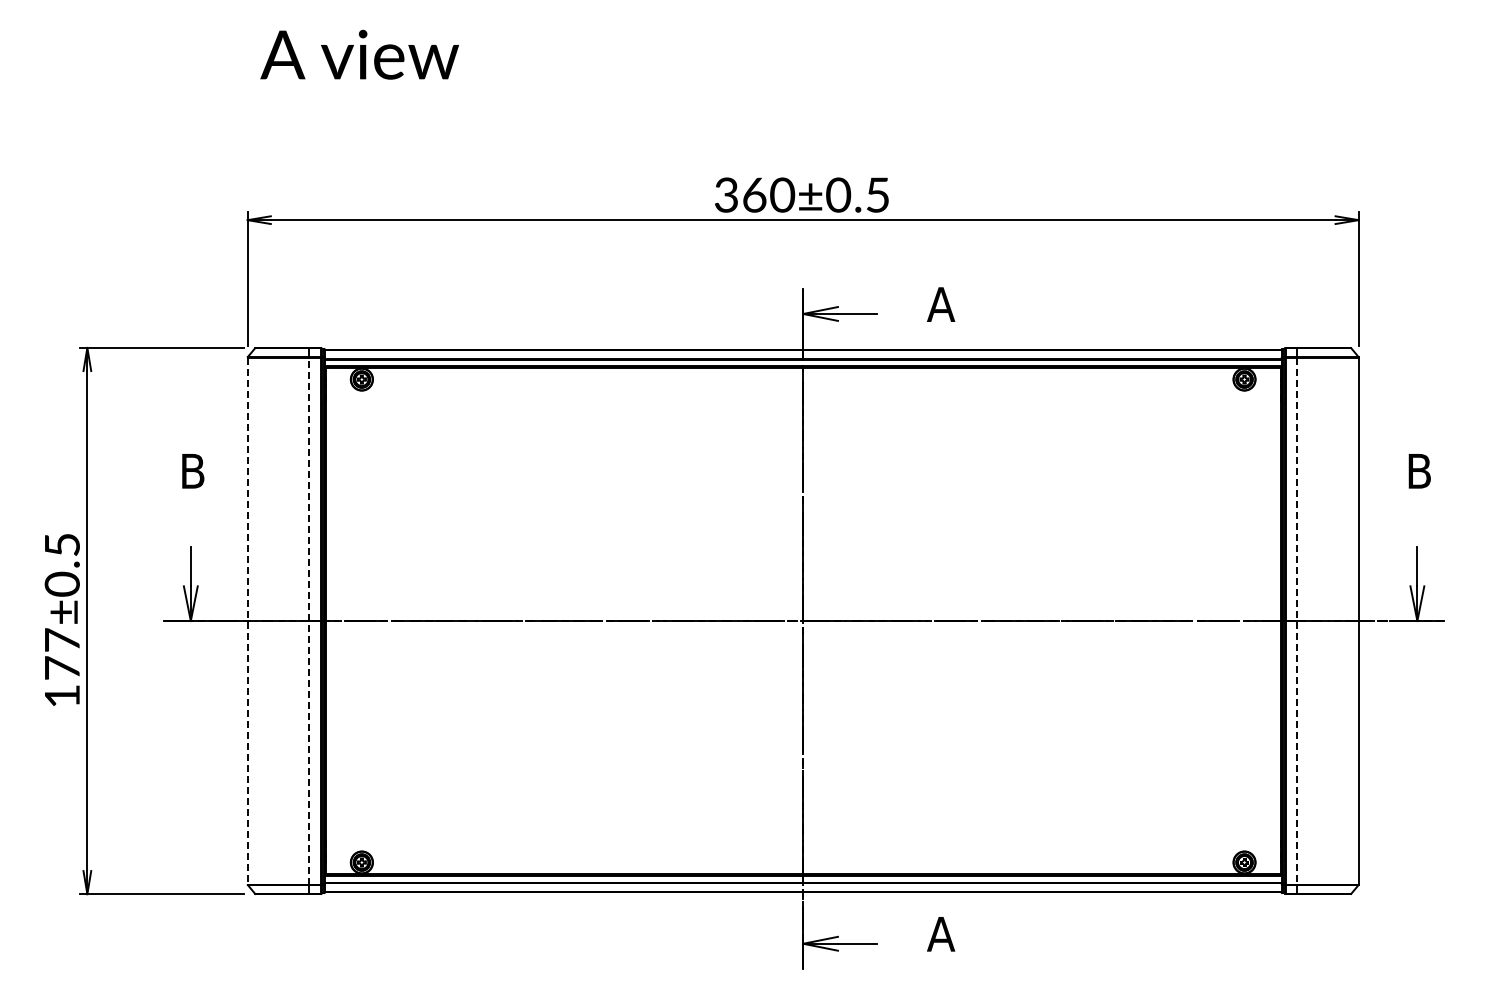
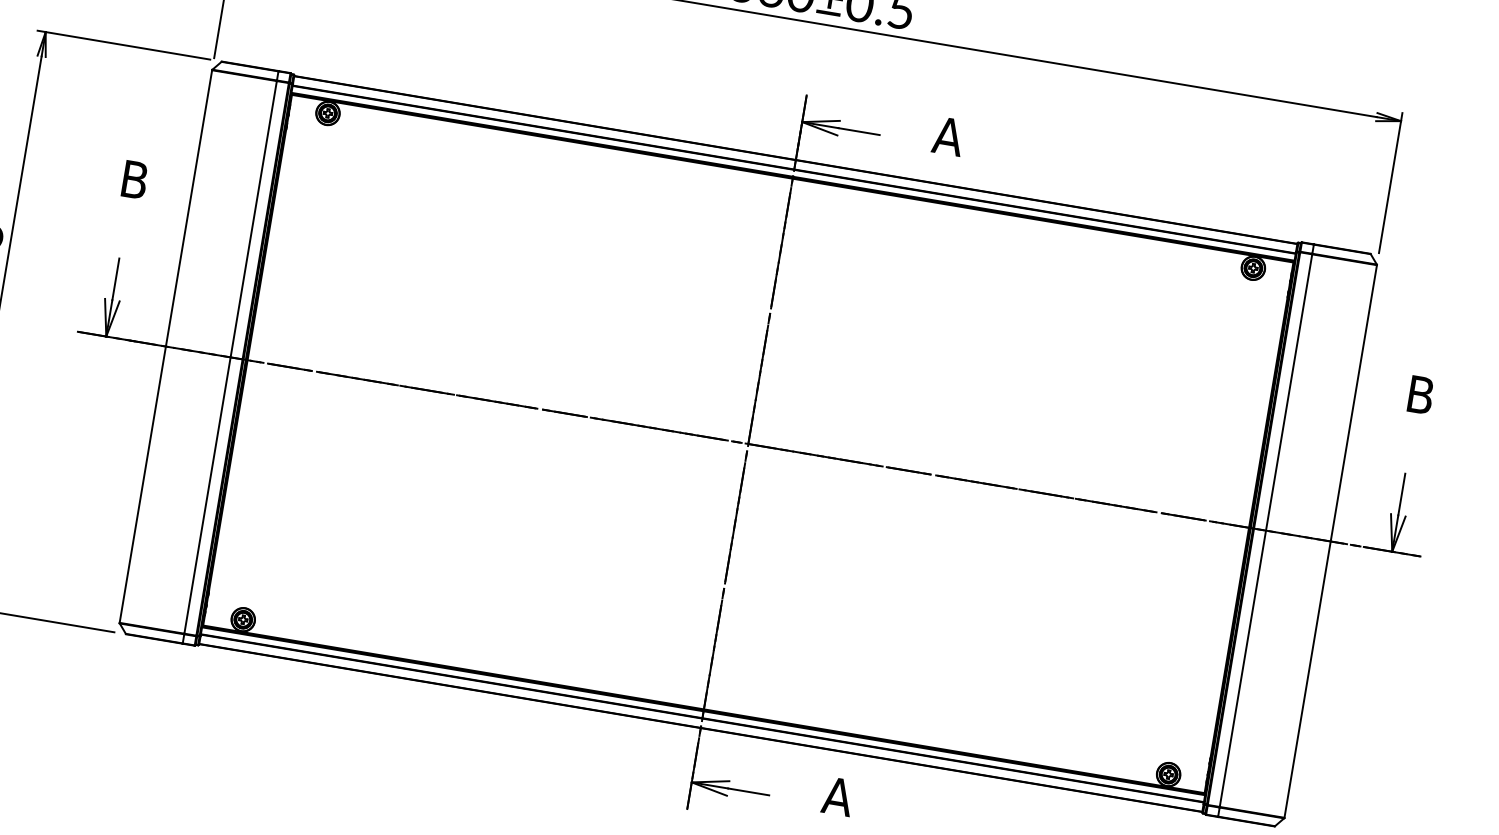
line: (247, 621) -> (165, 346), dashed -> solid
line: (309, 621) -> (230, 357), dashed -> solid
line: (1297, 621) -> (1266, 531), dashed -> solid

